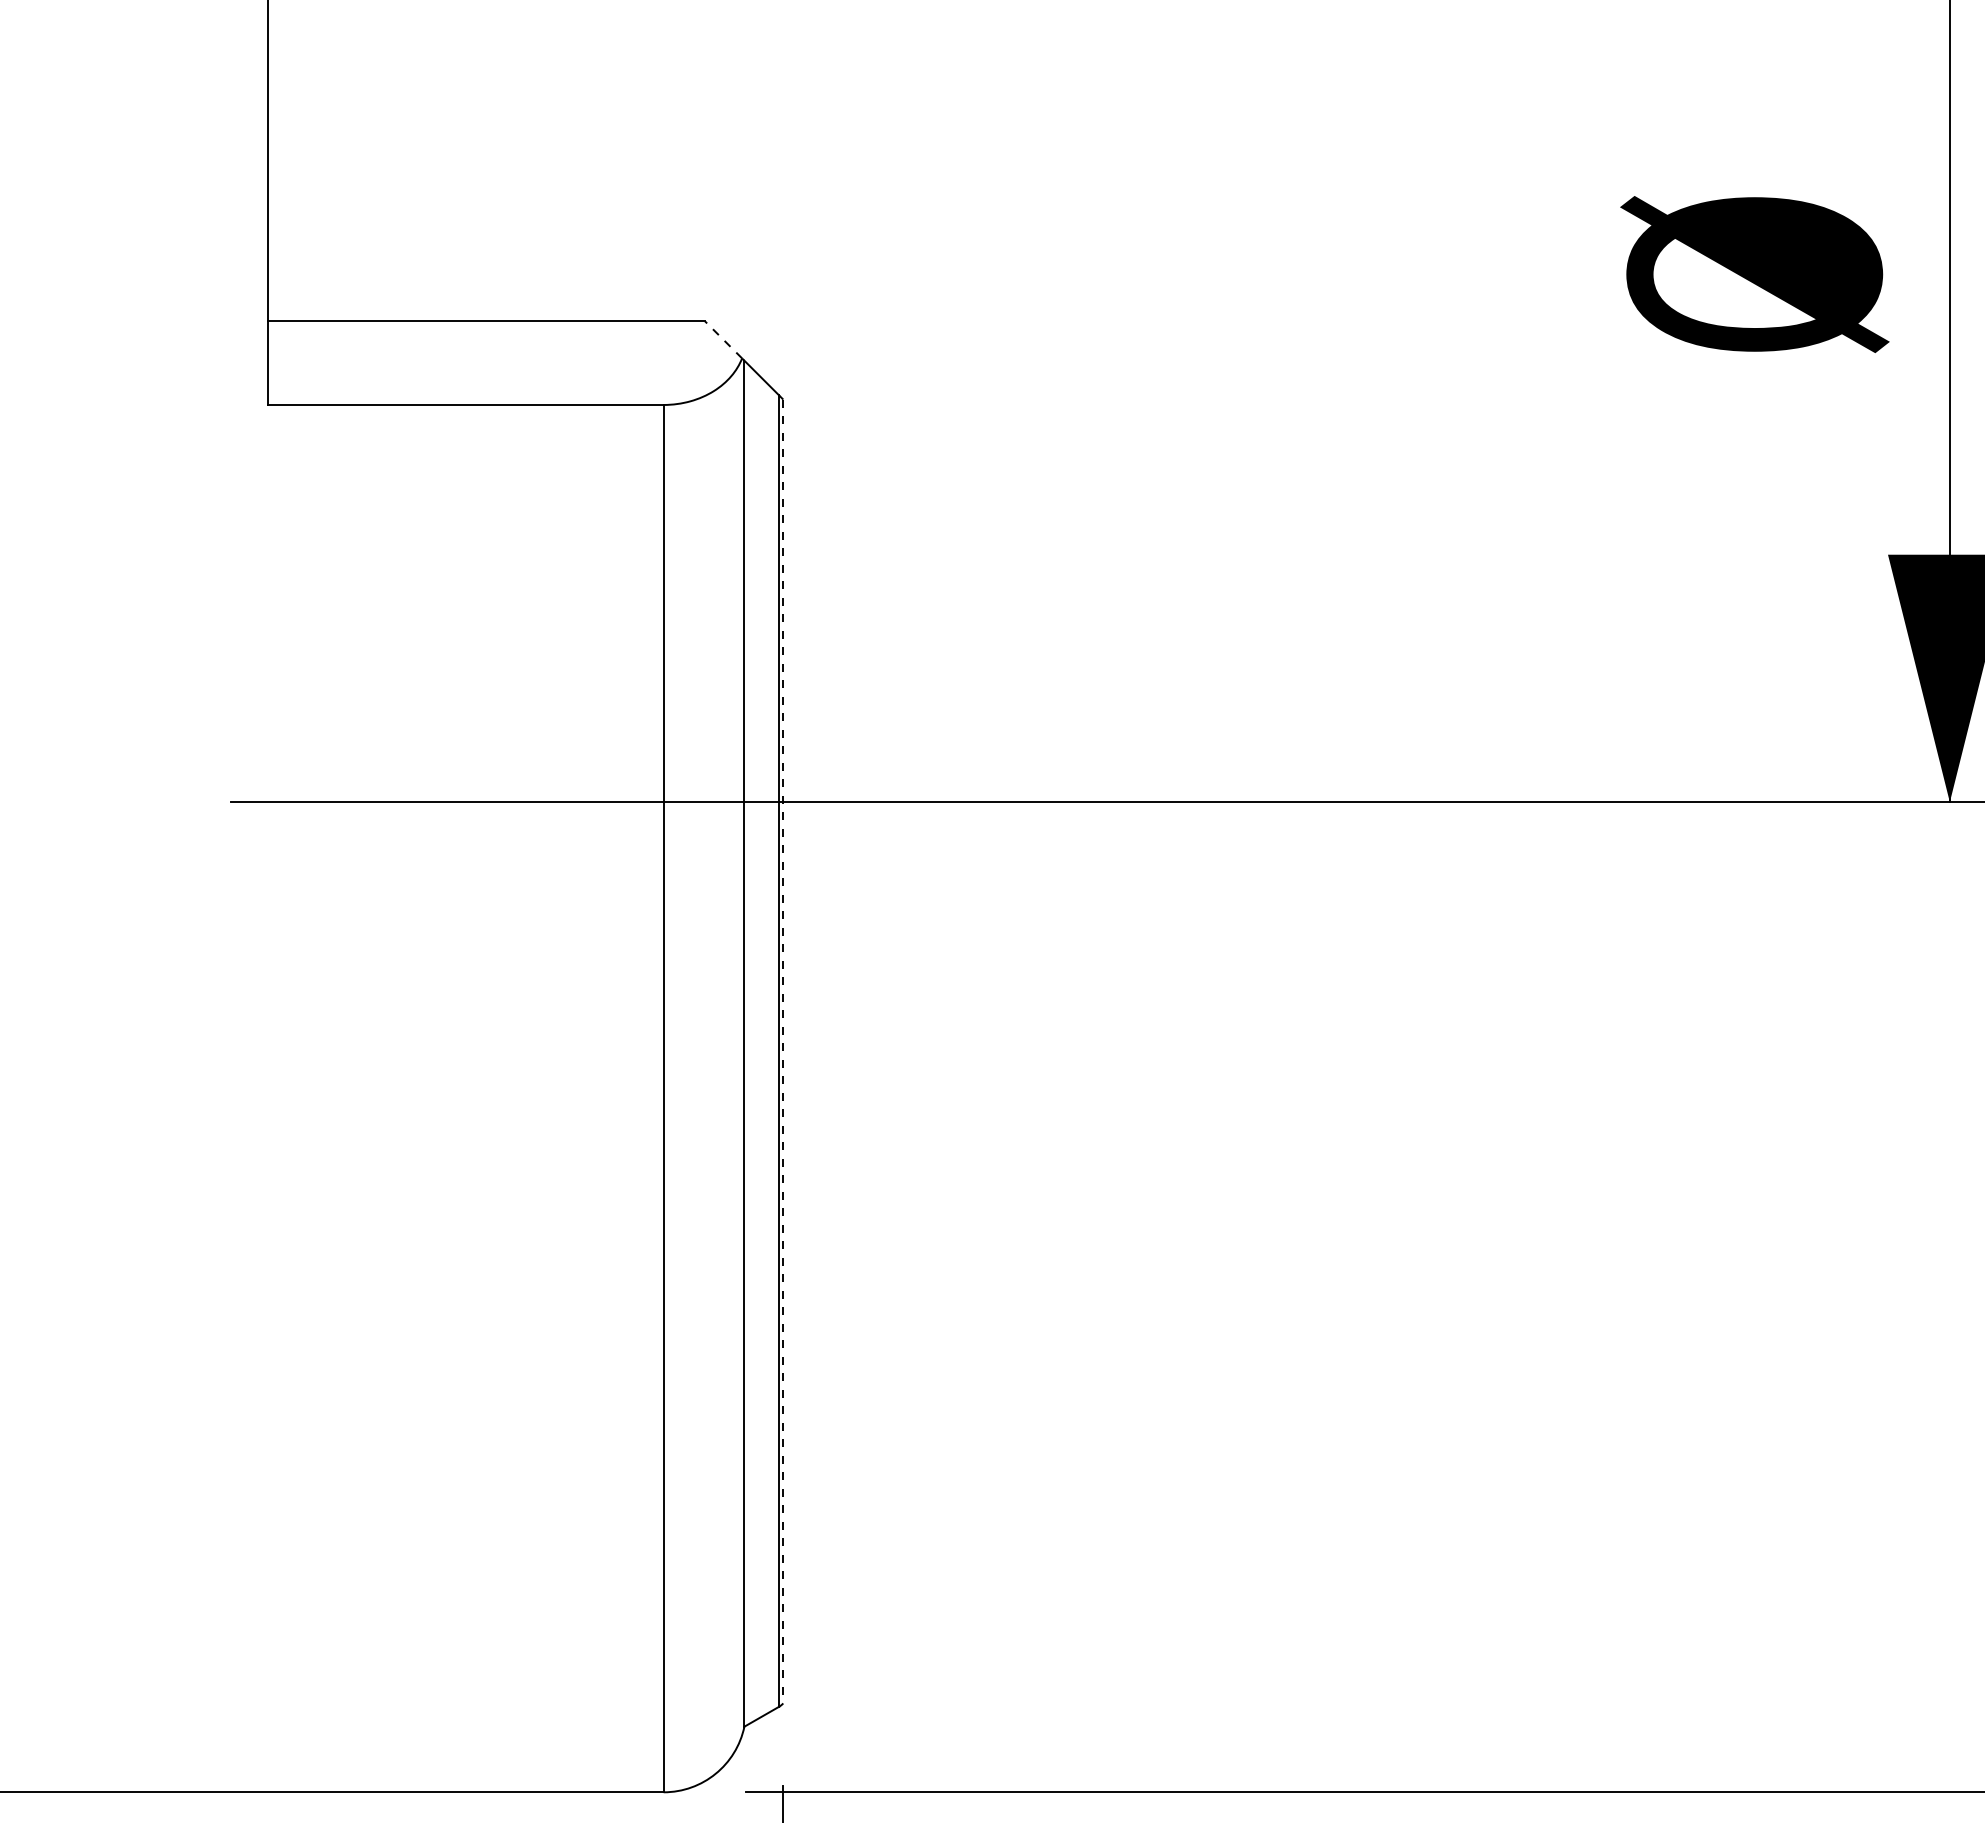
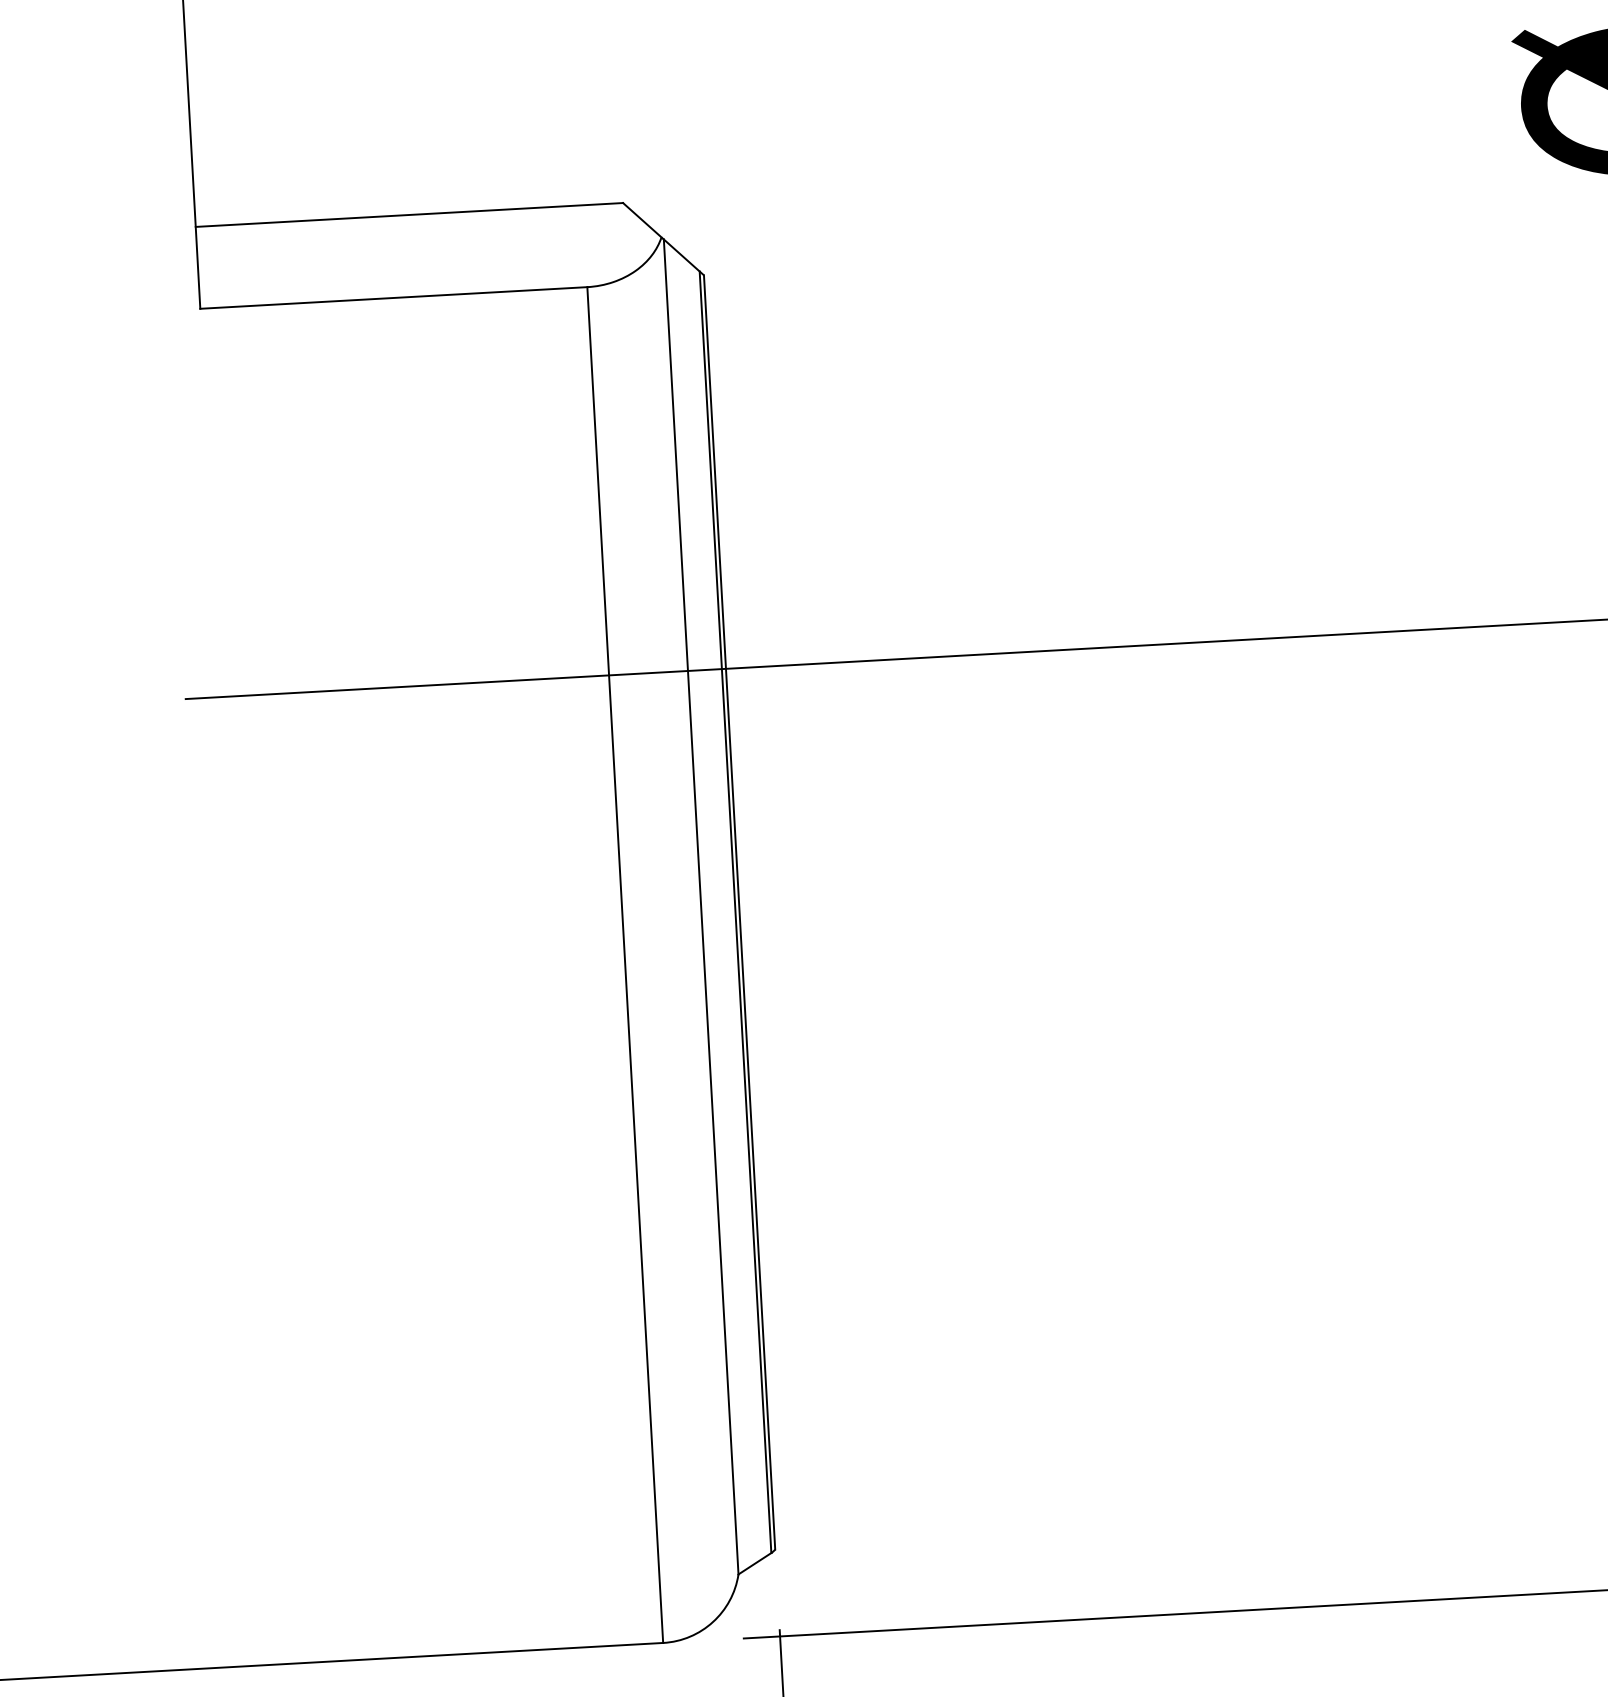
line: (723, 339) -> (642, 219), dashed -> solid
line: (783, 1051) -> (739, 912), dashed -> solid

